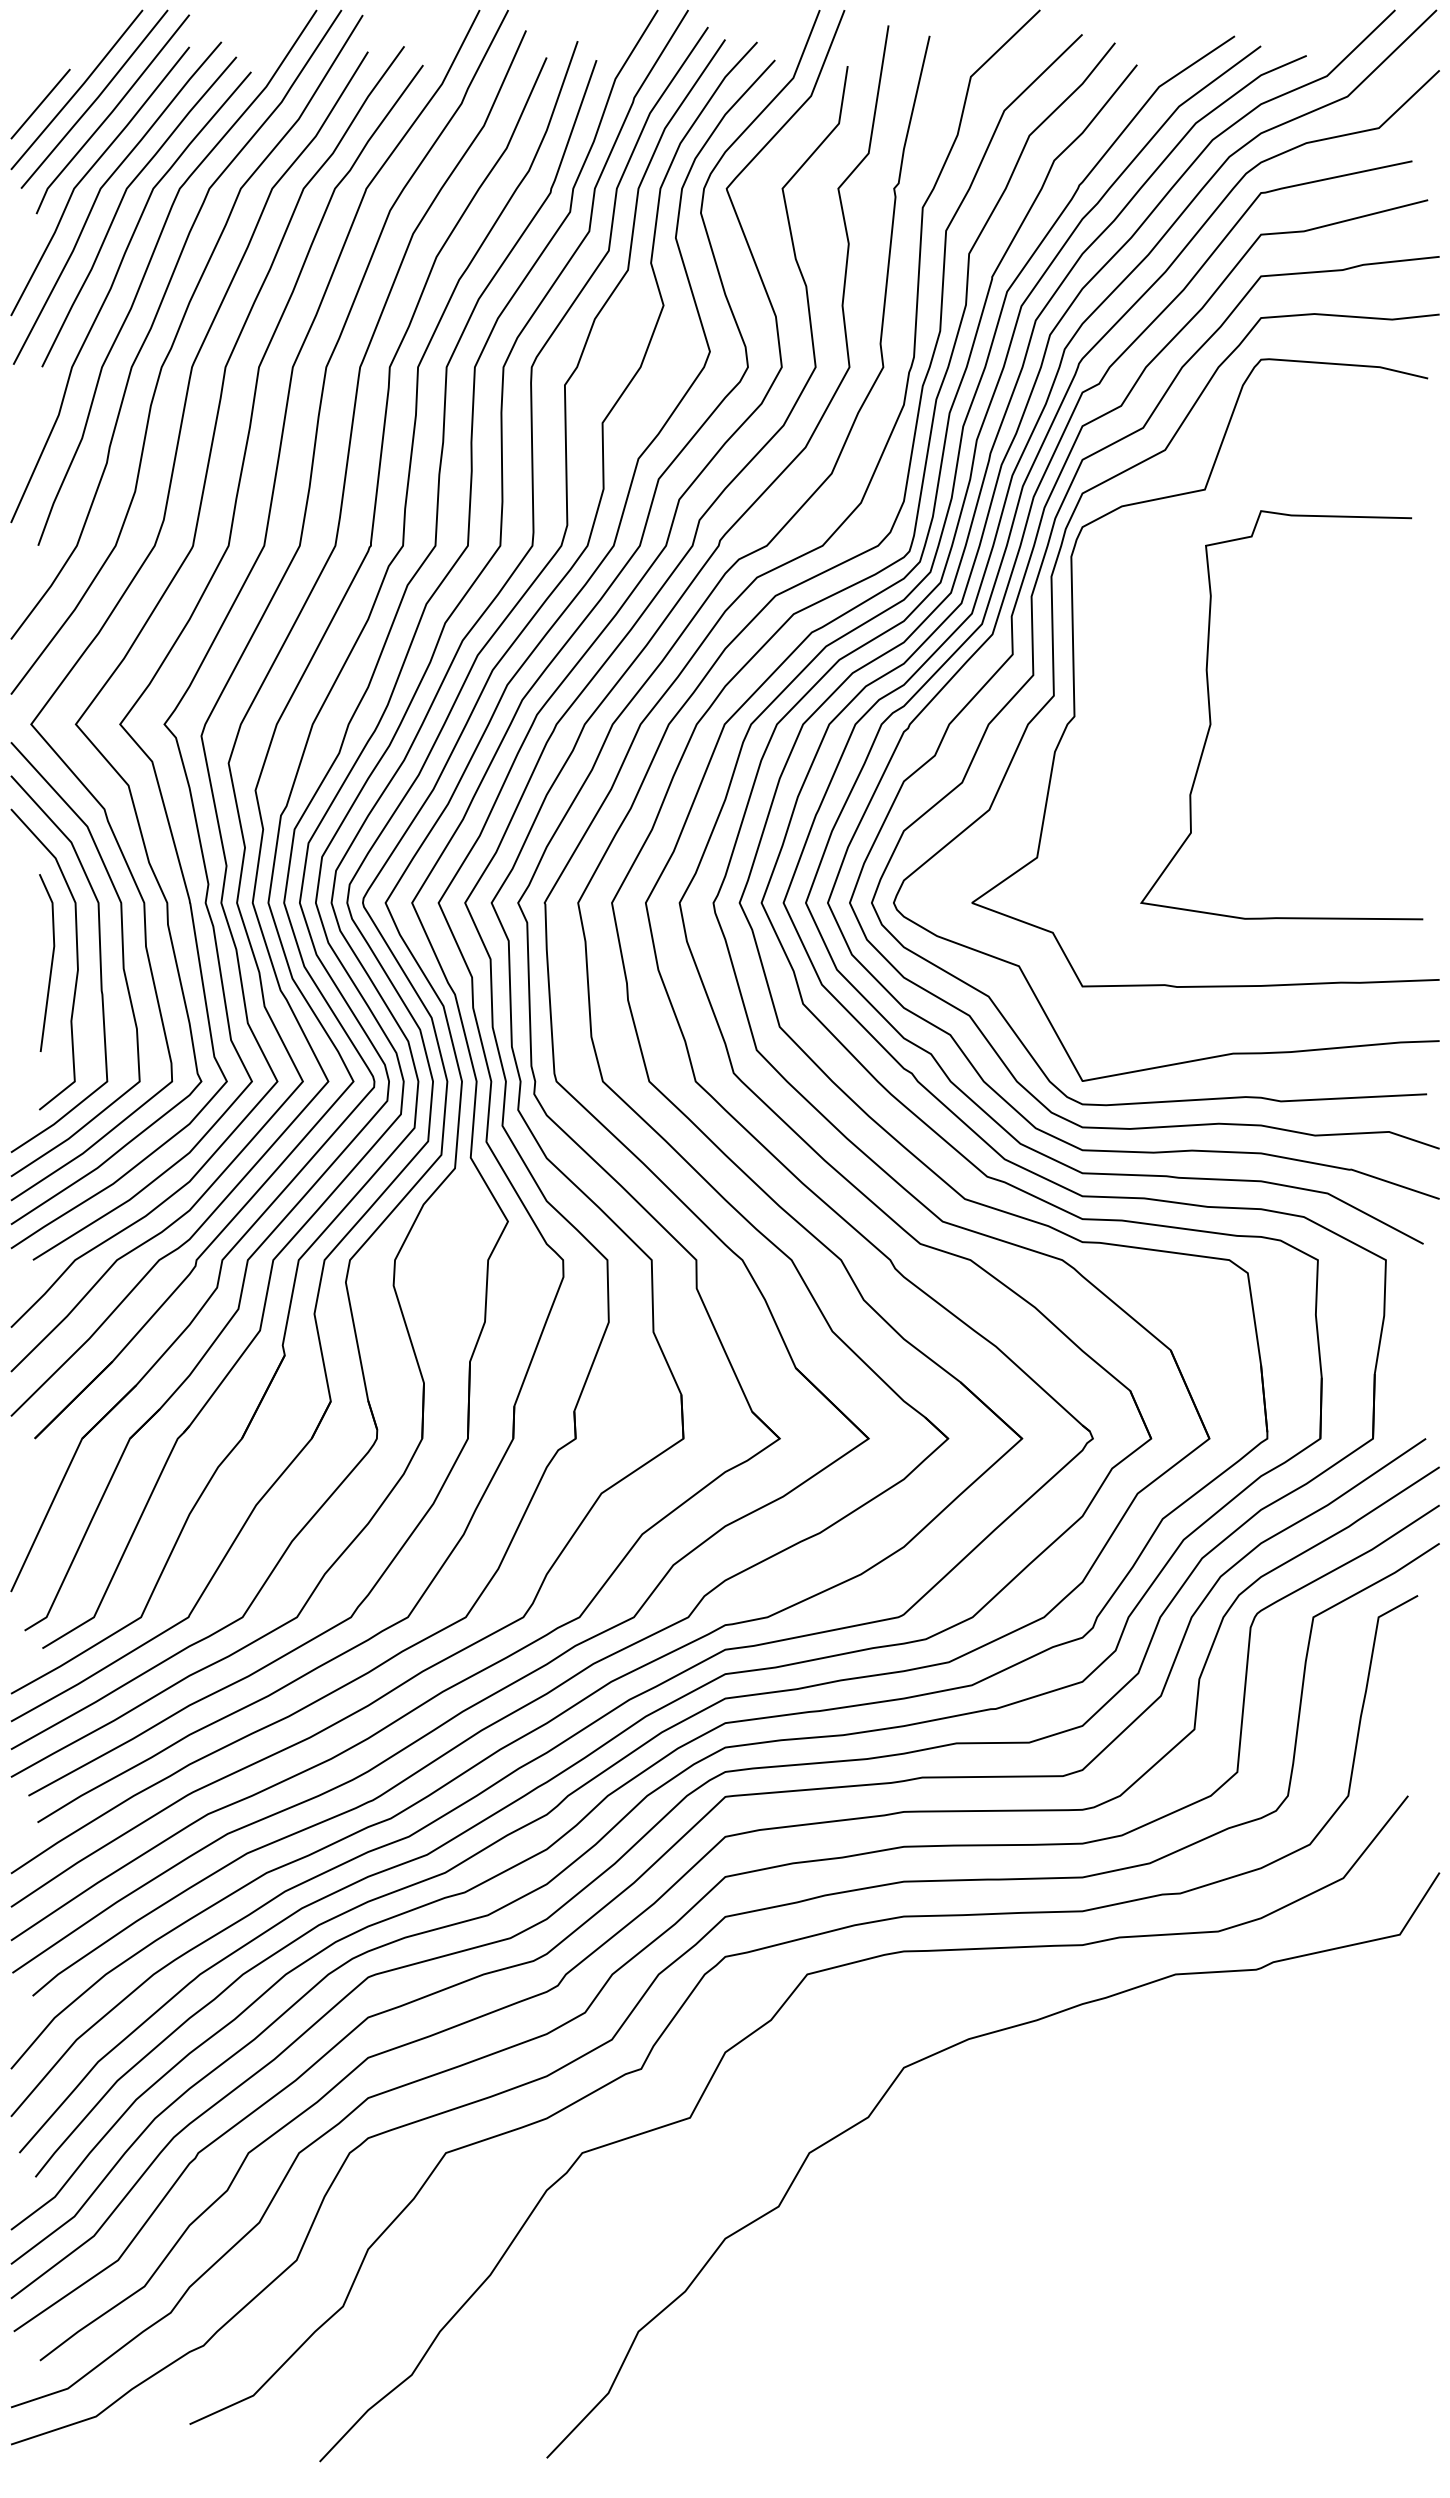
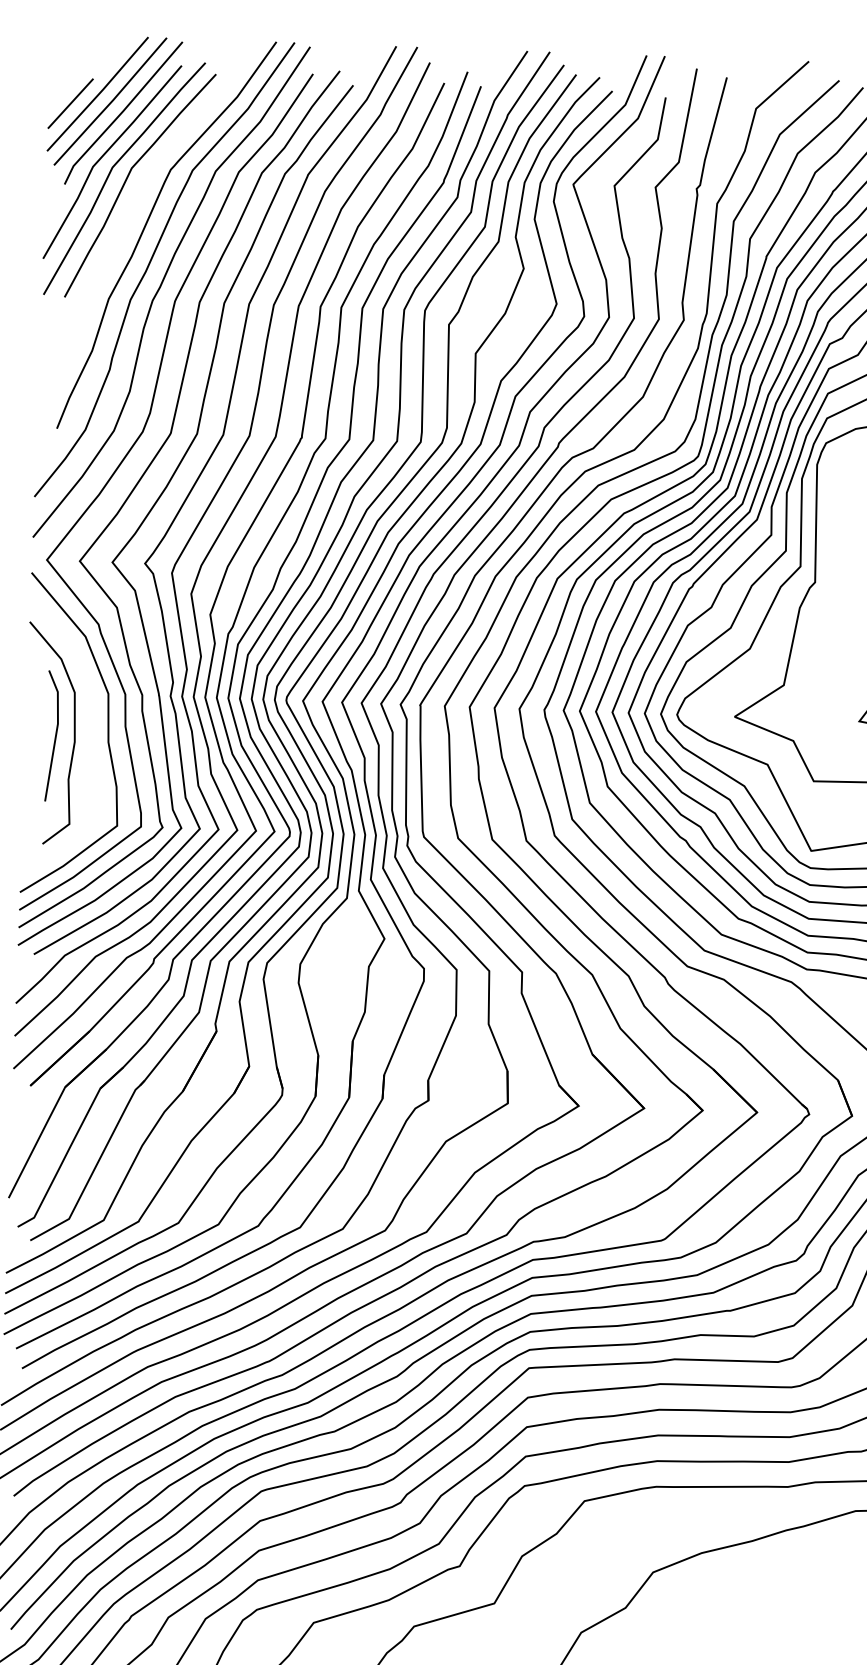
curve: (112, 287) -> (118, 240), removed
curve: (99, 963) -> (90, 737), removed

